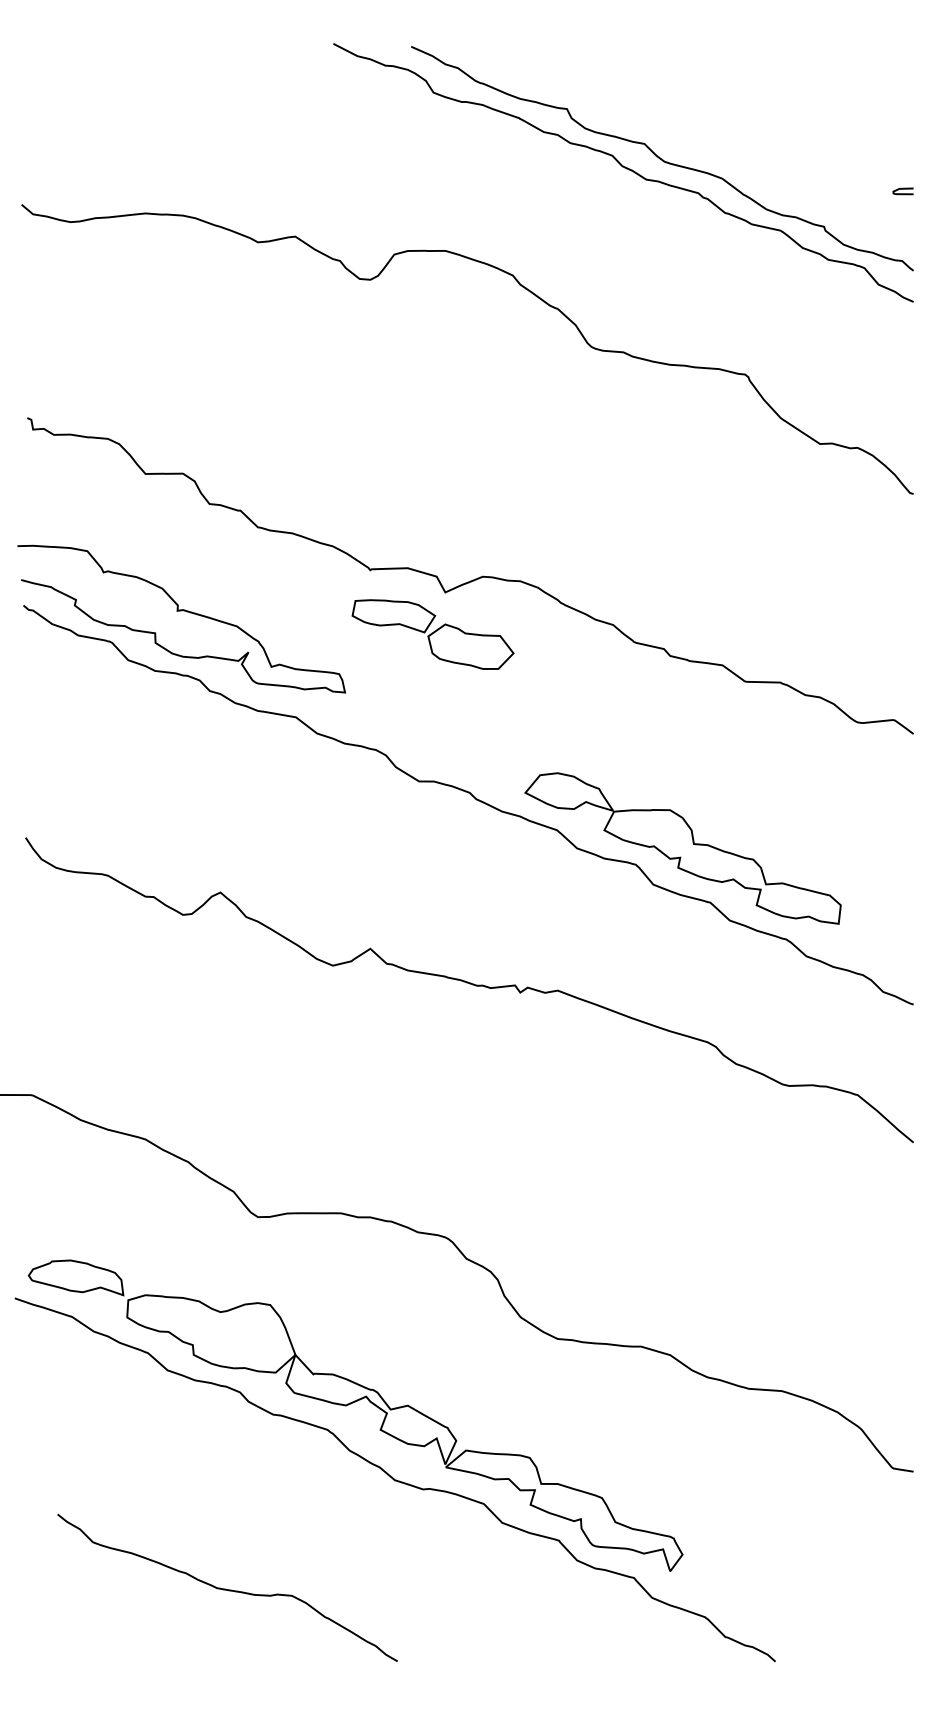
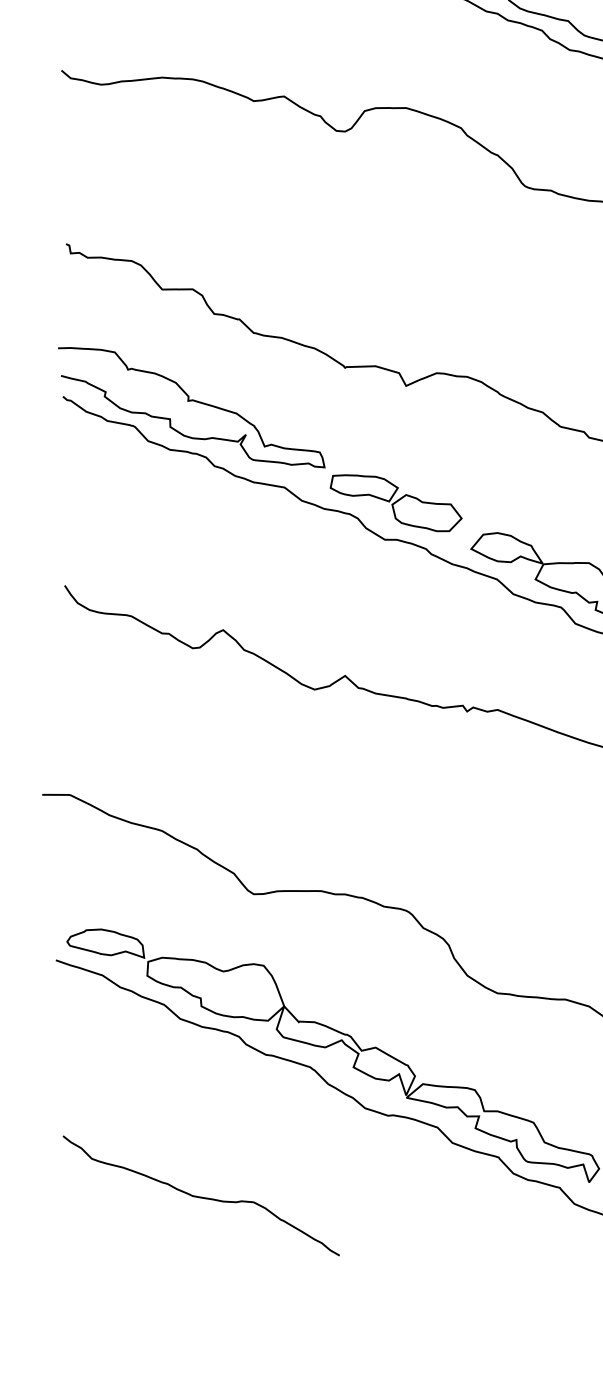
part: (432, 634) -> (395, 503), moved
curve: (227, 1589) -> (201, 1197), moved

